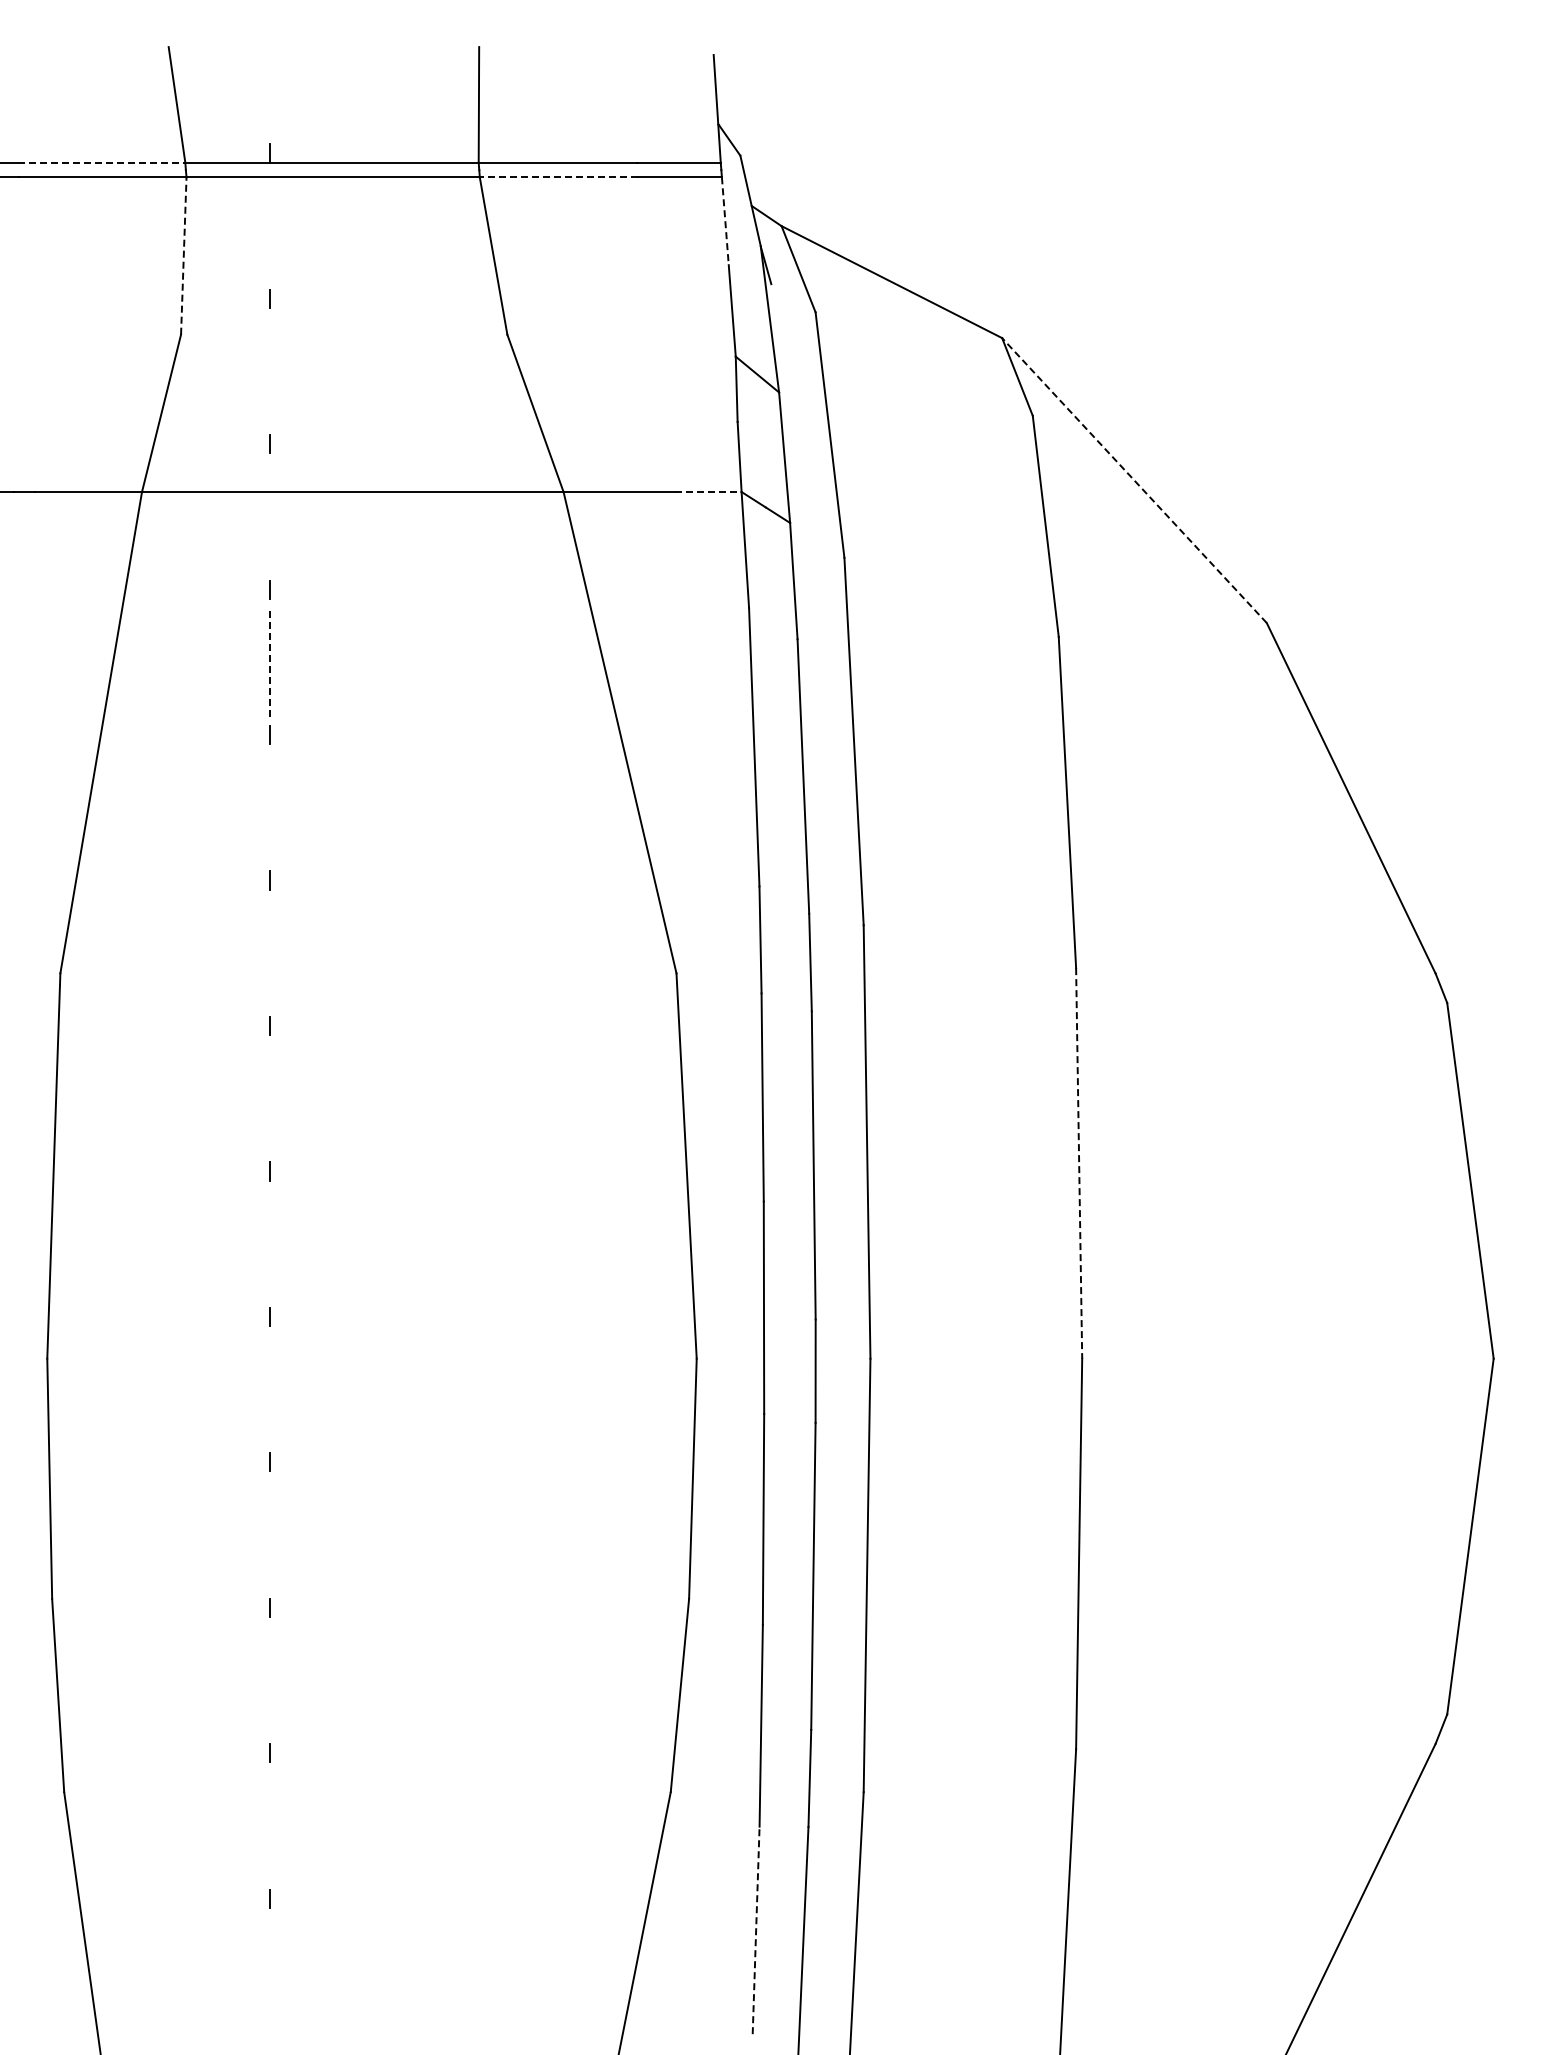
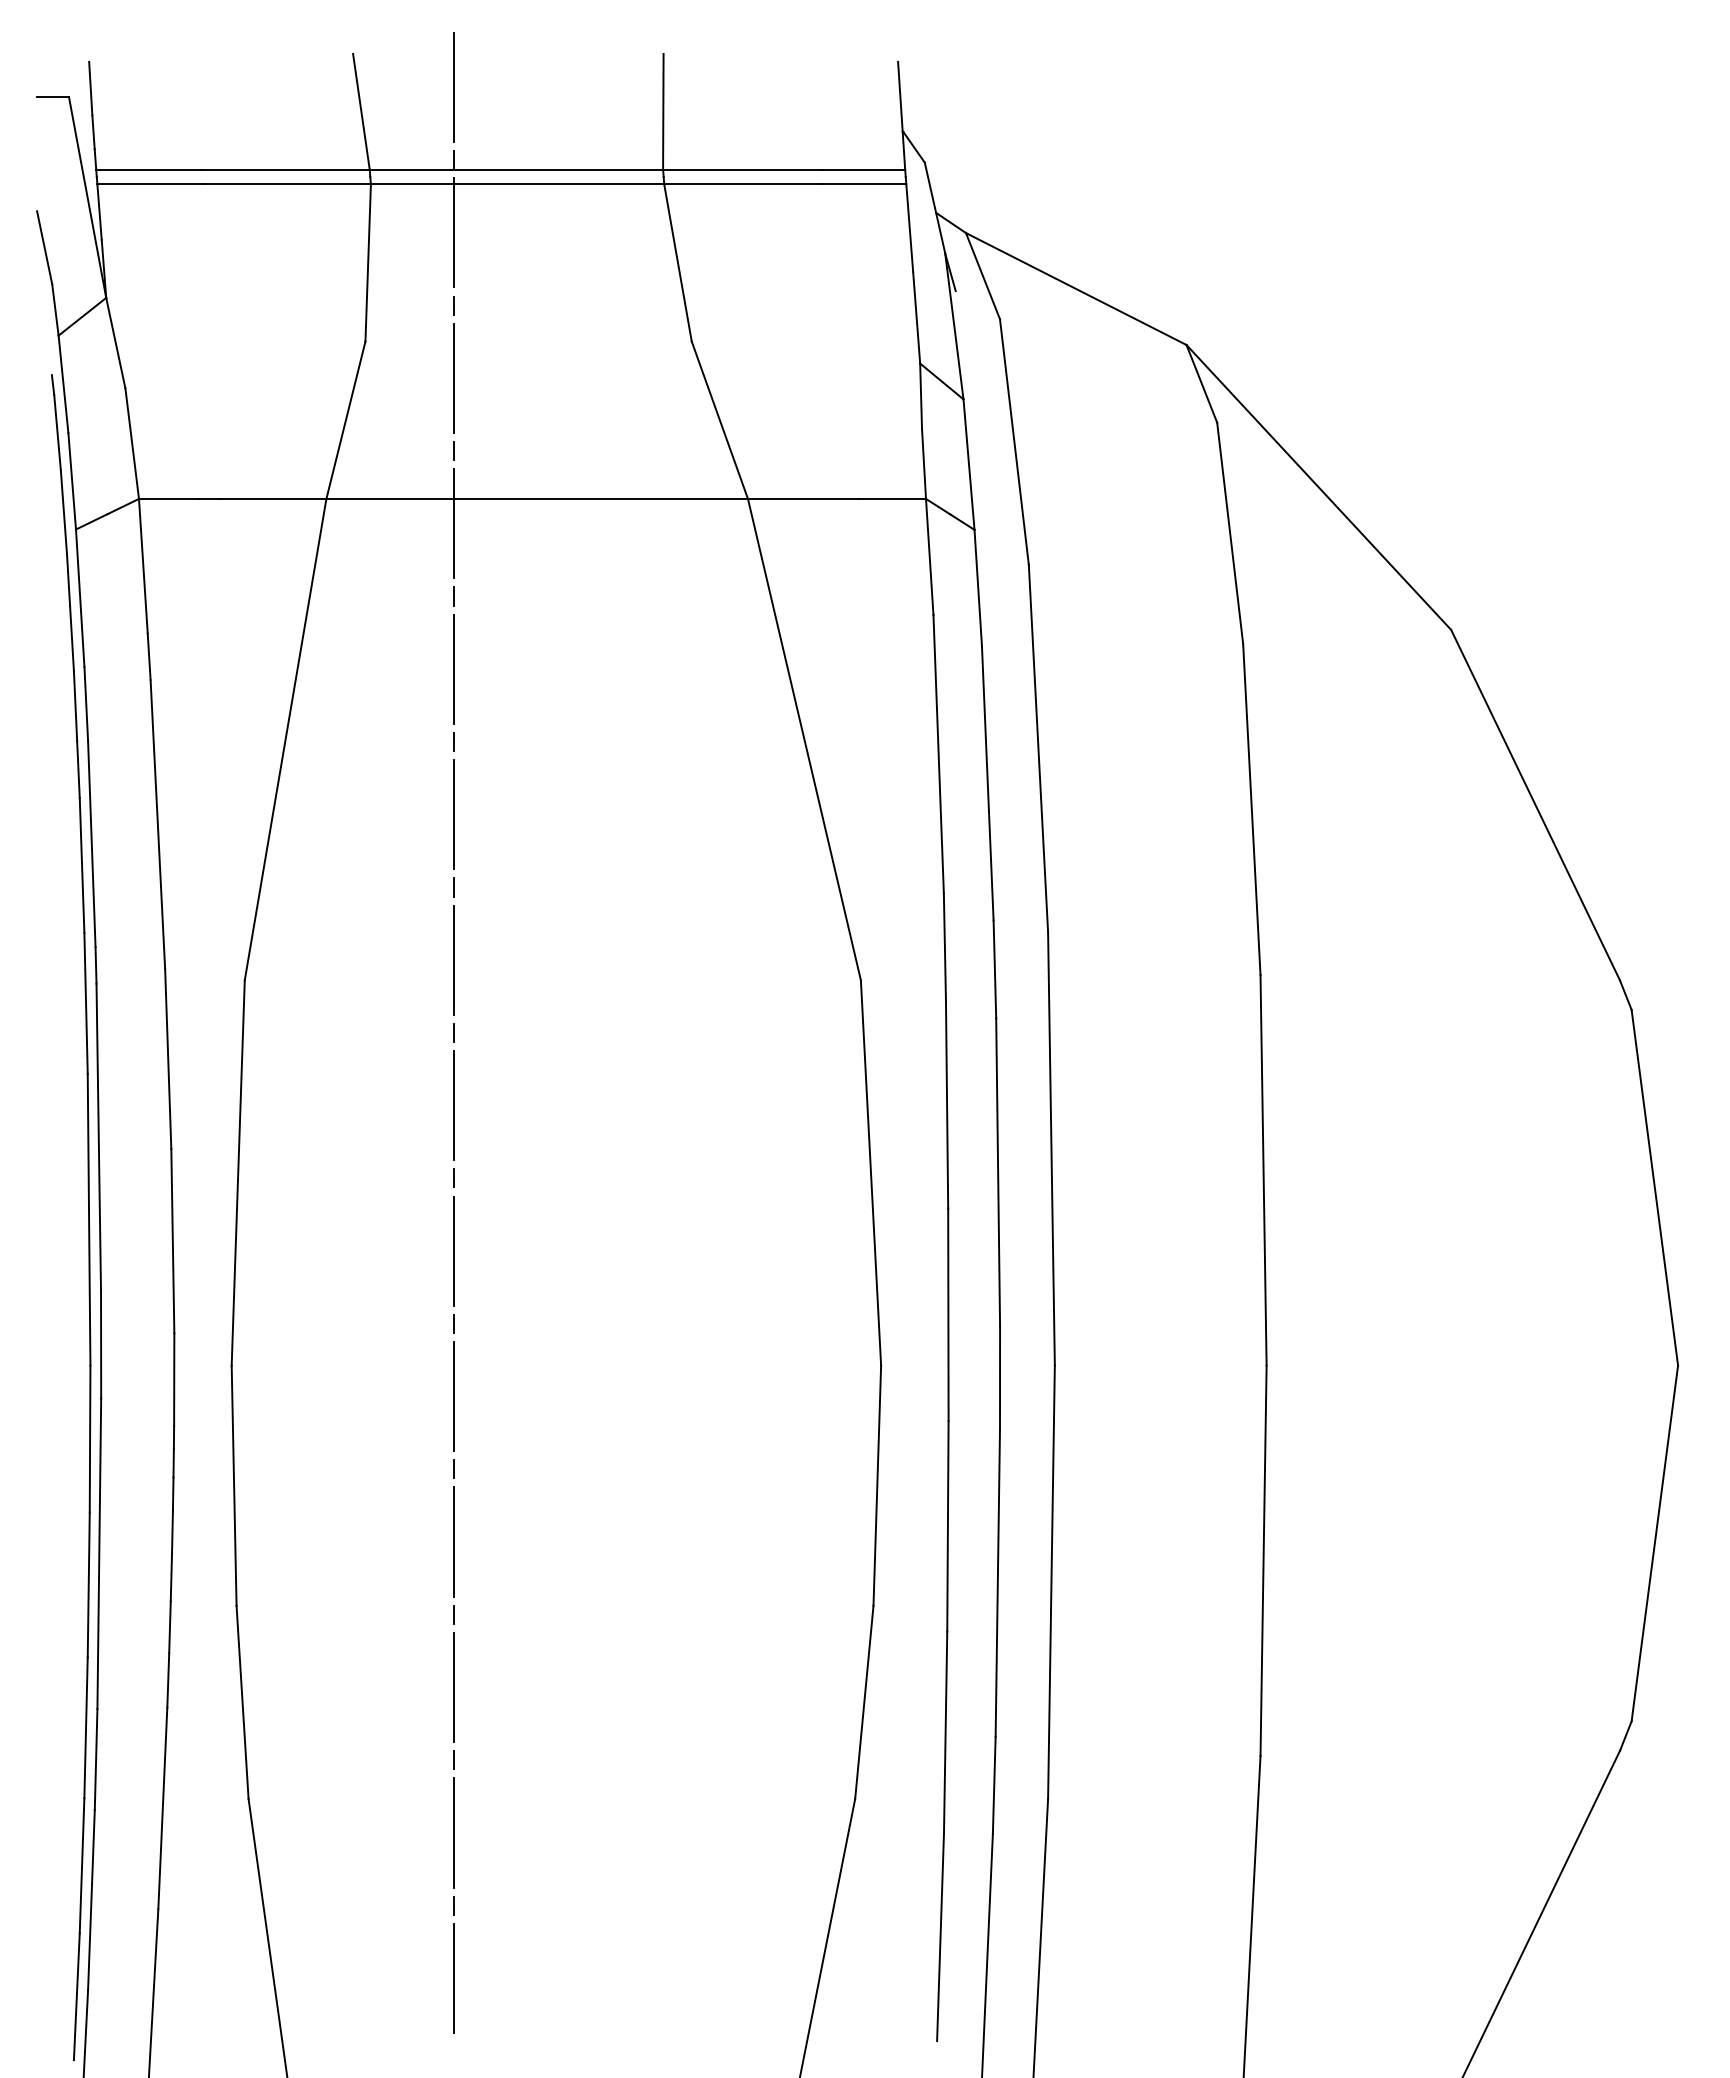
line: (270, 79) -> (454, 86), added
line: (102, 162) -> (286, 169), dashed -> solid
line: (559, 177) -> (743, 184), dashed -> solid
line: (725, 221) -> (909, 228), dashed -> solid
line: (270, 225) -> (454, 232), added
line: (184, 255) -> (368, 262), dashed -> solid
line: (270, 370) -> (454, 377), added
line: (1134, 480) -> (1318, 487), dashed -> solid
line: (708, 491) -> (892, 498), dashed -> solid
line: (270, 516) -> (454, 523), added
line: (270, 662) -> (454, 669), dashed -> solid
line: (270, 807) -> (454, 814), added
line: (270, 952) -> (454, 959), added
line: (270, 1098) -> (454, 1105), added
line: (1079, 1163) -> (1263, 1170), dashed -> solid
line: (270, 1243) -> (454, 1250), added
line: (270, 1389) -> (454, 1396), added
line: (270, 1534) -> (454, 1541), added
line: (270, 1680) -> (454, 1687), added
line: (270, 1825) -> (454, 1832), added
line: (756, 1930) -> (940, 1937), dashed -> solid
line: (270, 1971) -> (454, 1978), added

